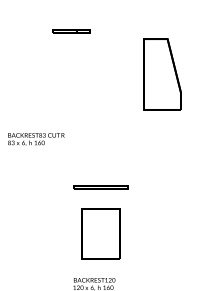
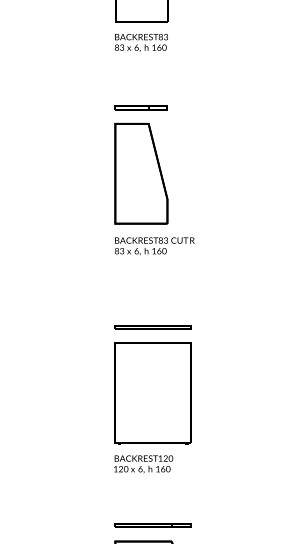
part: (70, 30) -> (140, 107), moved
part: (162, 74) -> (141, 173), moved
text: (36, 139) -> (154, 246), moved
part: (100, 234) -> (152, 393), size x1.43

